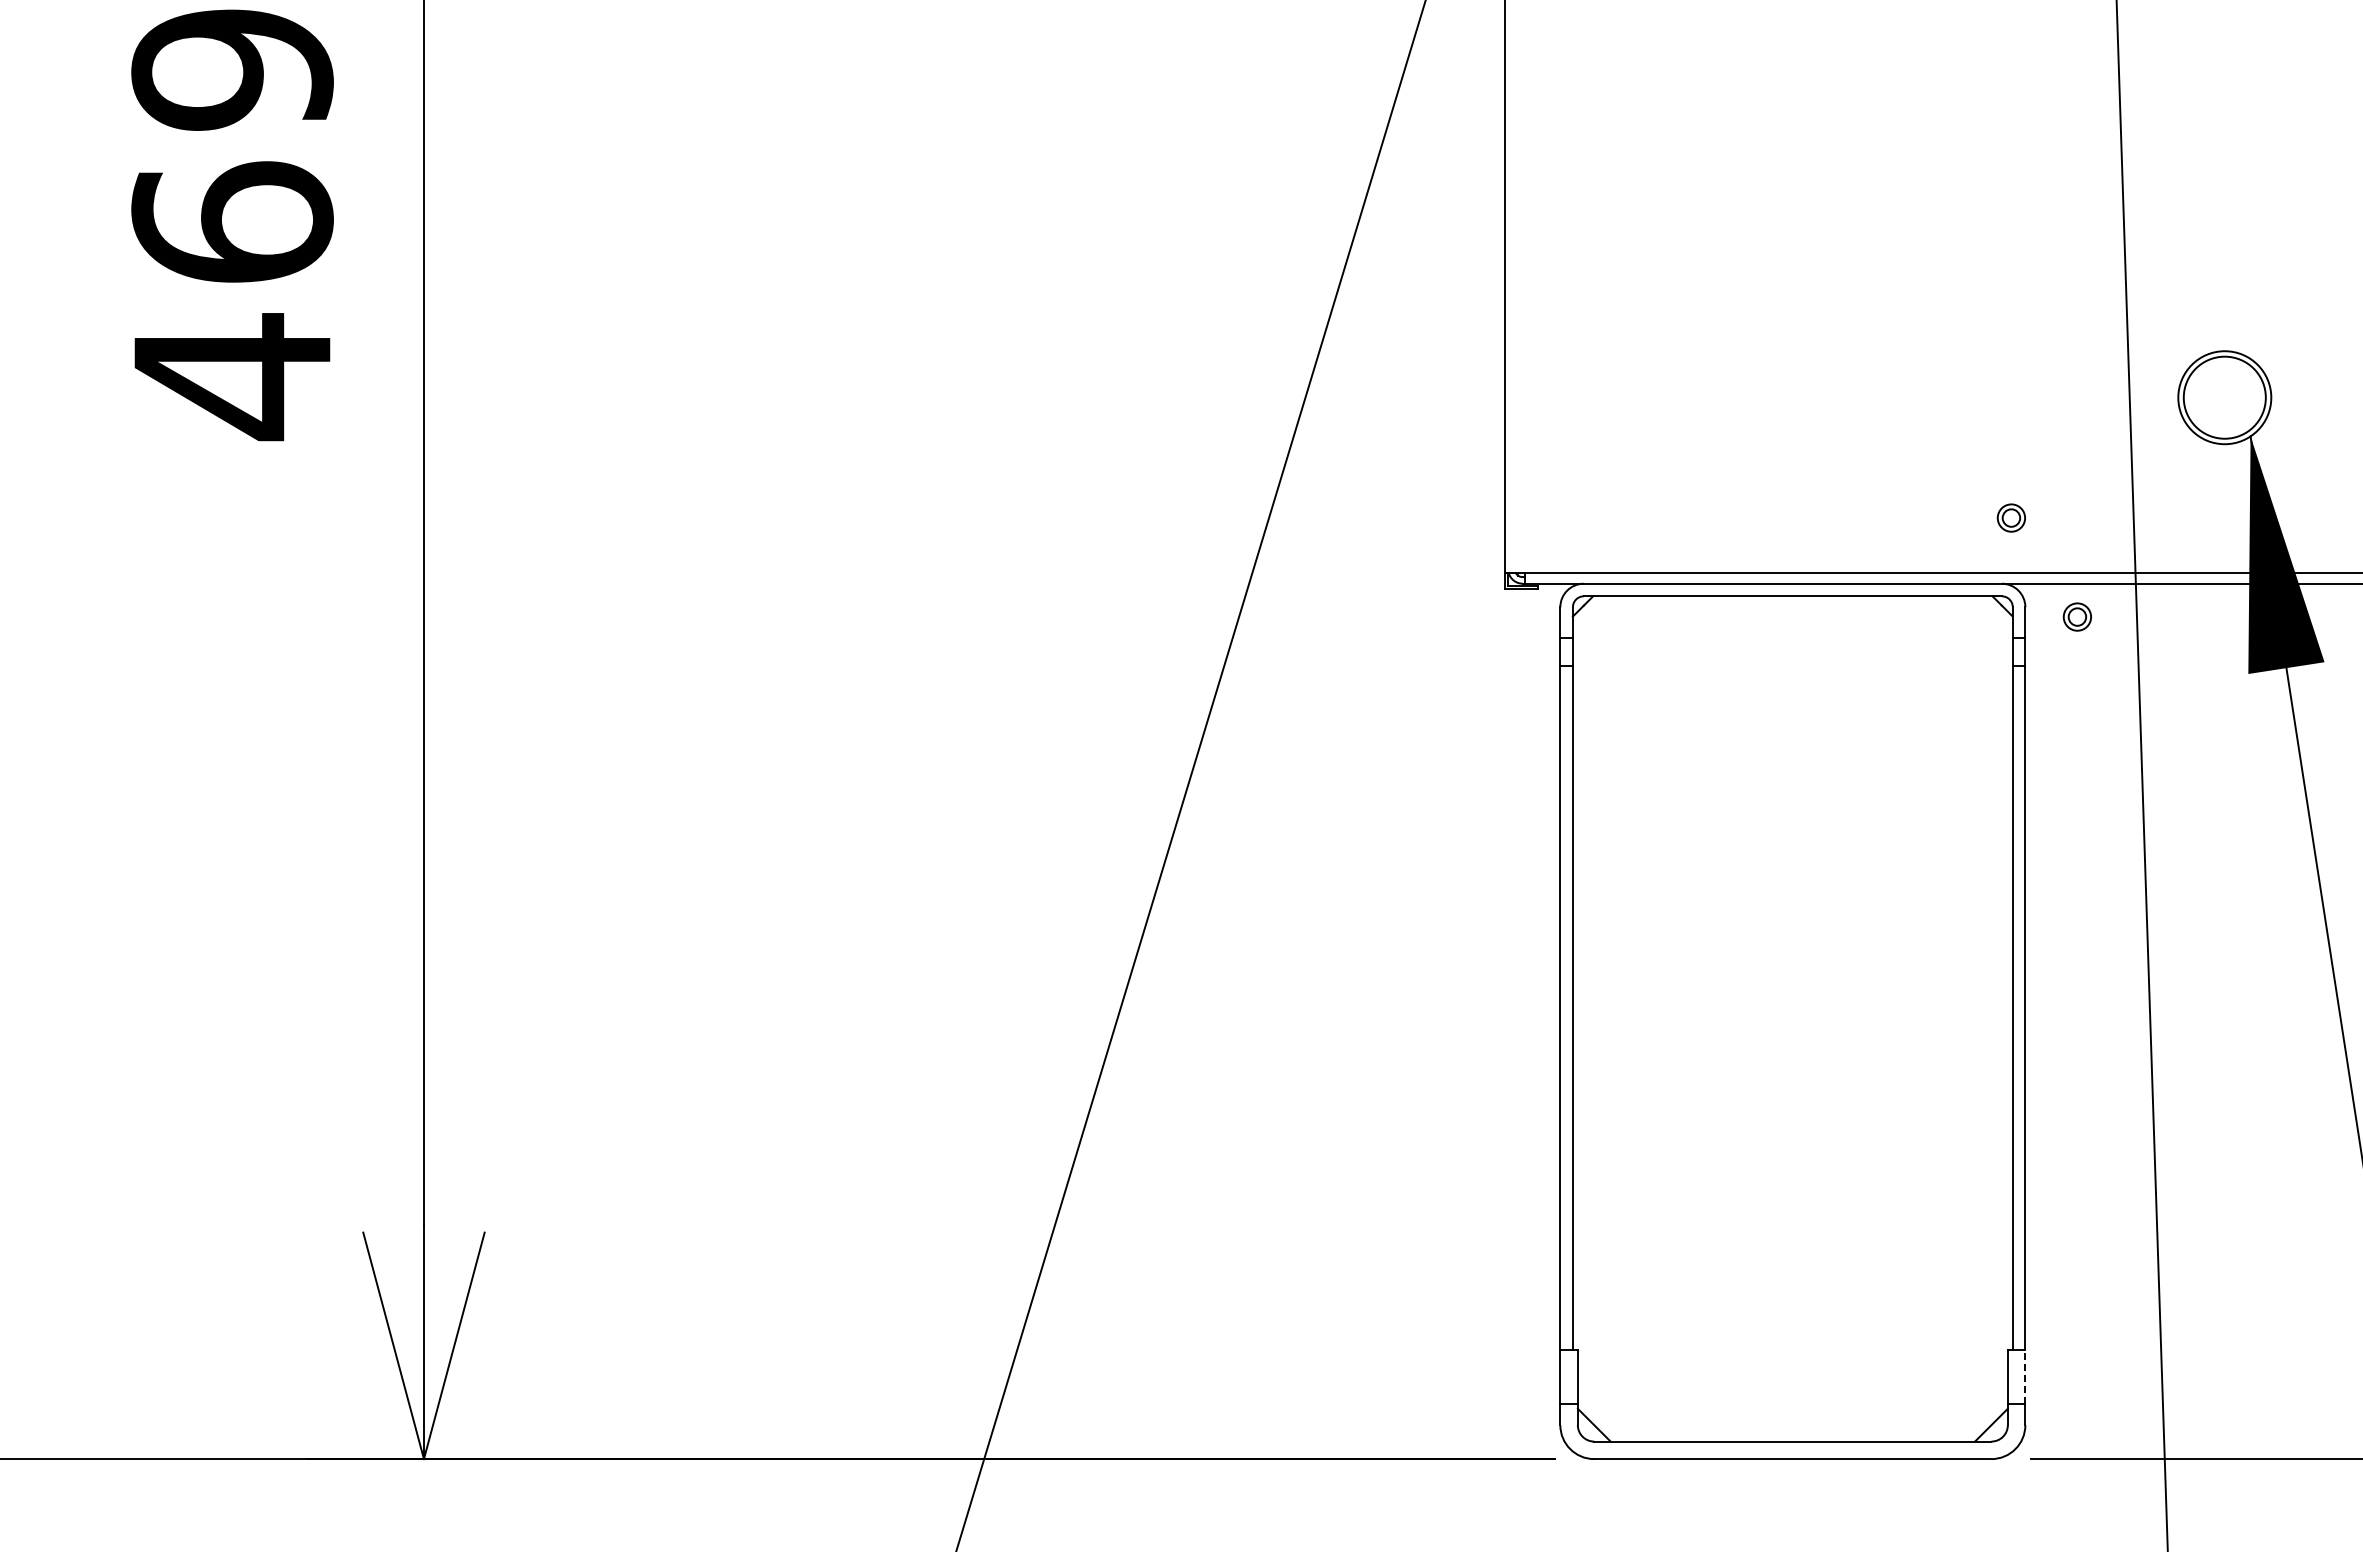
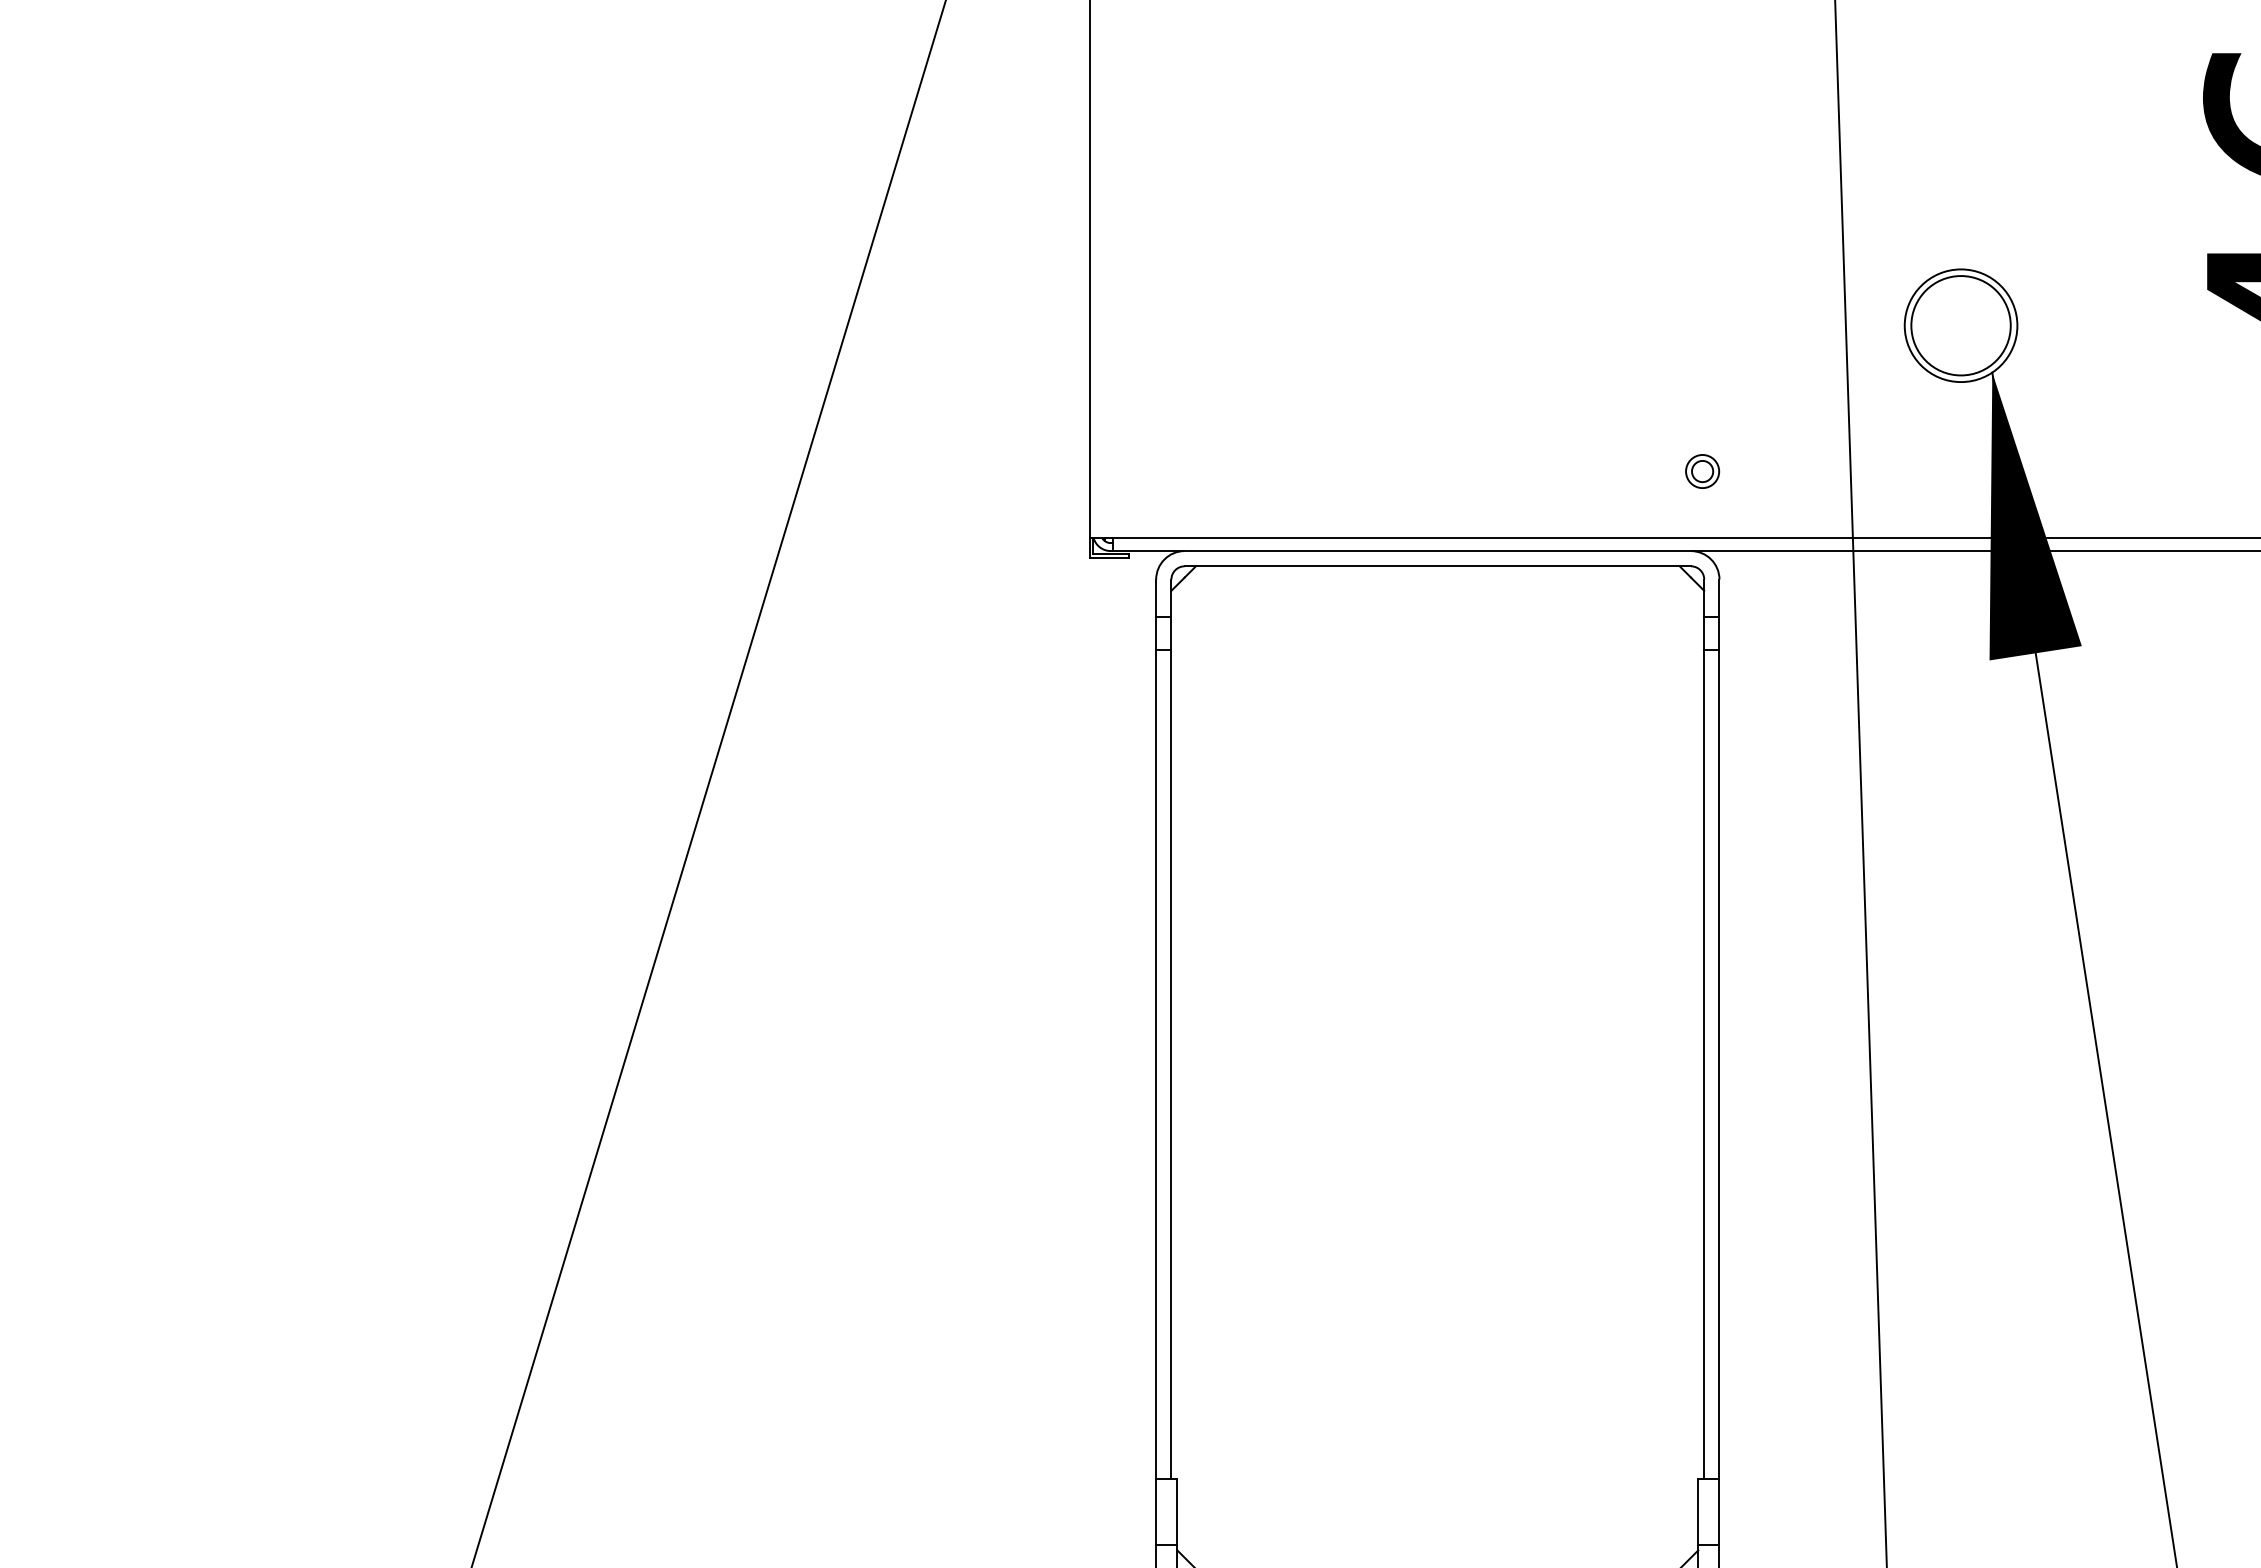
part: (2076, 616) -> (1781, 590), removed
line: (2025, 1376) -> (1719, 1511), dashed -> solid

